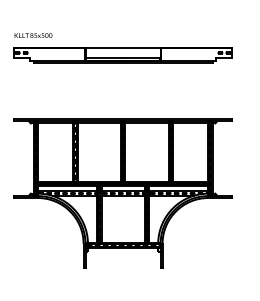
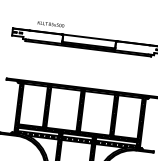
text: (33, 35) -> (51, 24), moved

